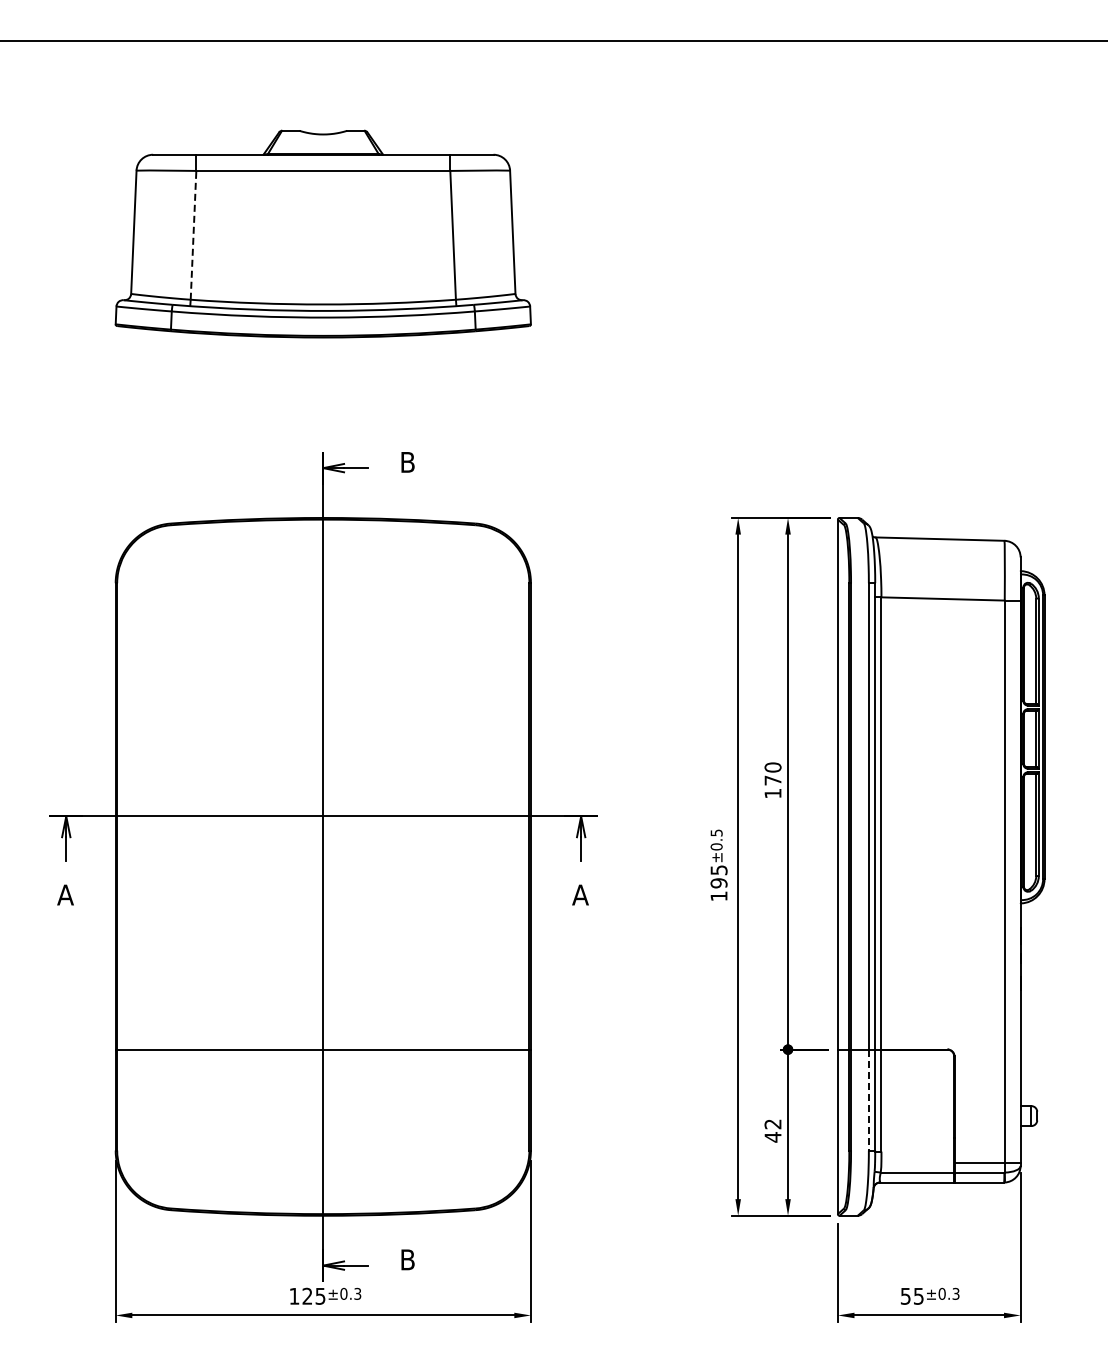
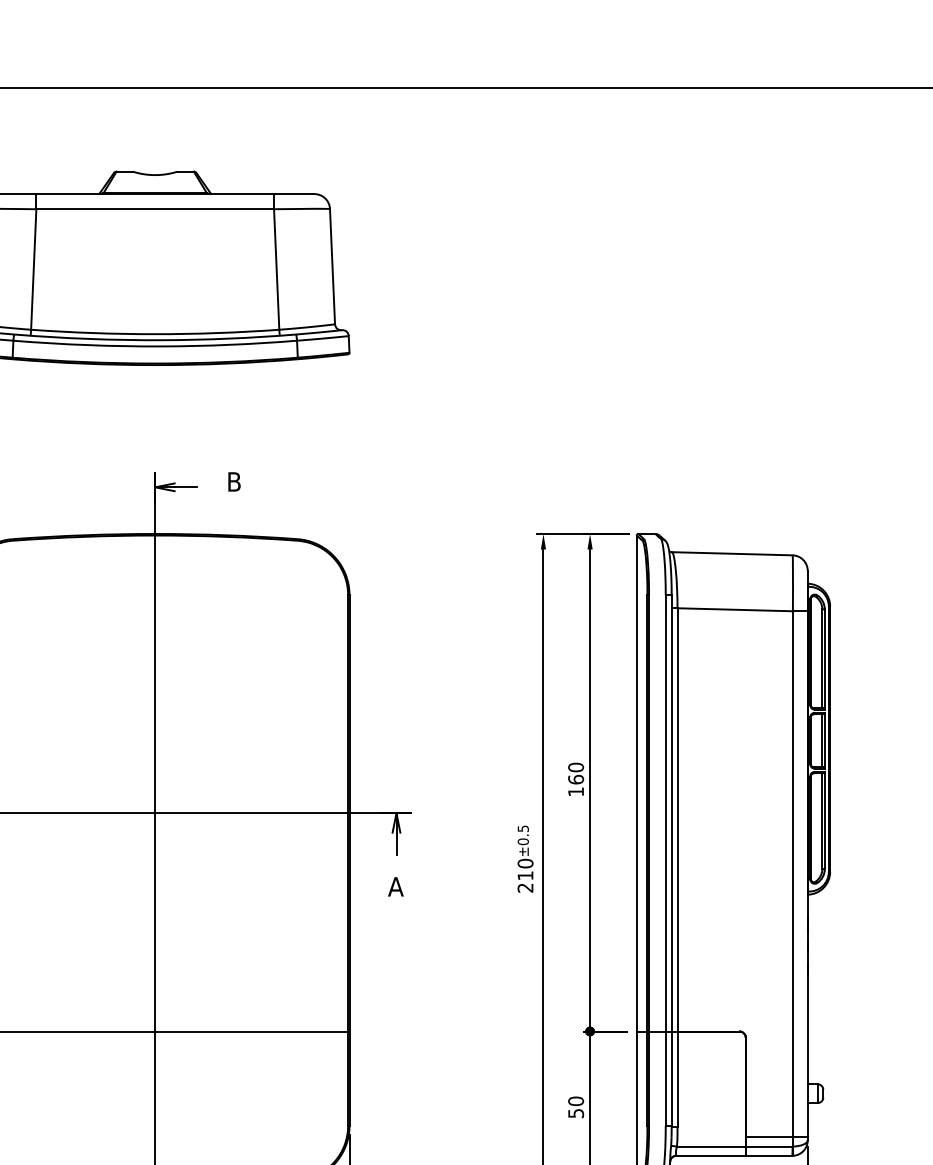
line: (193, 234) -> (33, 268), dashed -> solid
text: (772, 780) -> (575, 779), 170 -> 160
text: (718, 883) -> (525, 876), 195 -> 210
line: (868, 1100) -> (665, 1079), dashed -> solid
text: (772, 1130) -> (575, 1107), 42 -> 50

